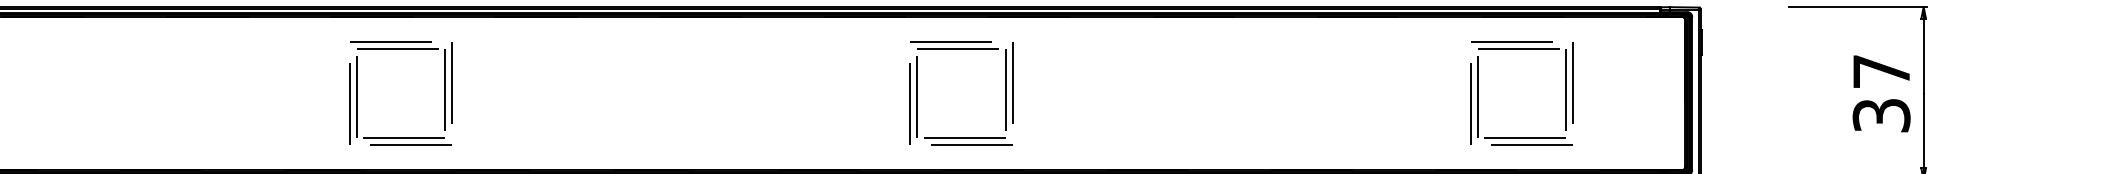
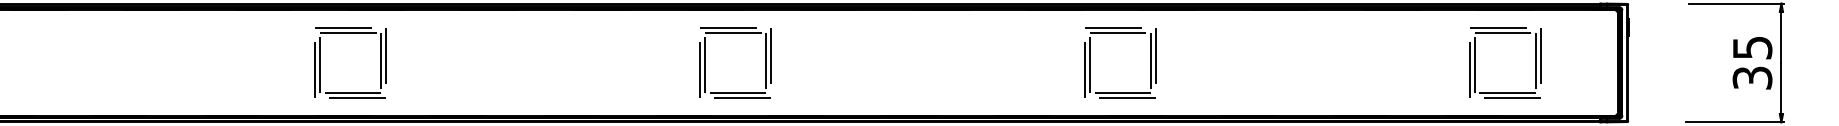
text: (1881, 71) -> (1752, 47), 37 -> 35

